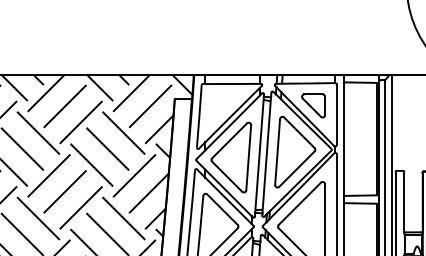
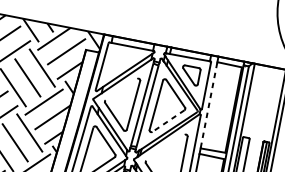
line: (344, 138) -> (209, 104), solid -> dashed
line: (229, 140) -> (121, 89), removed
line: (296, 169) -> (168, 121), solid -> dashed
line: (299, 203) -> (165, 147), removed

